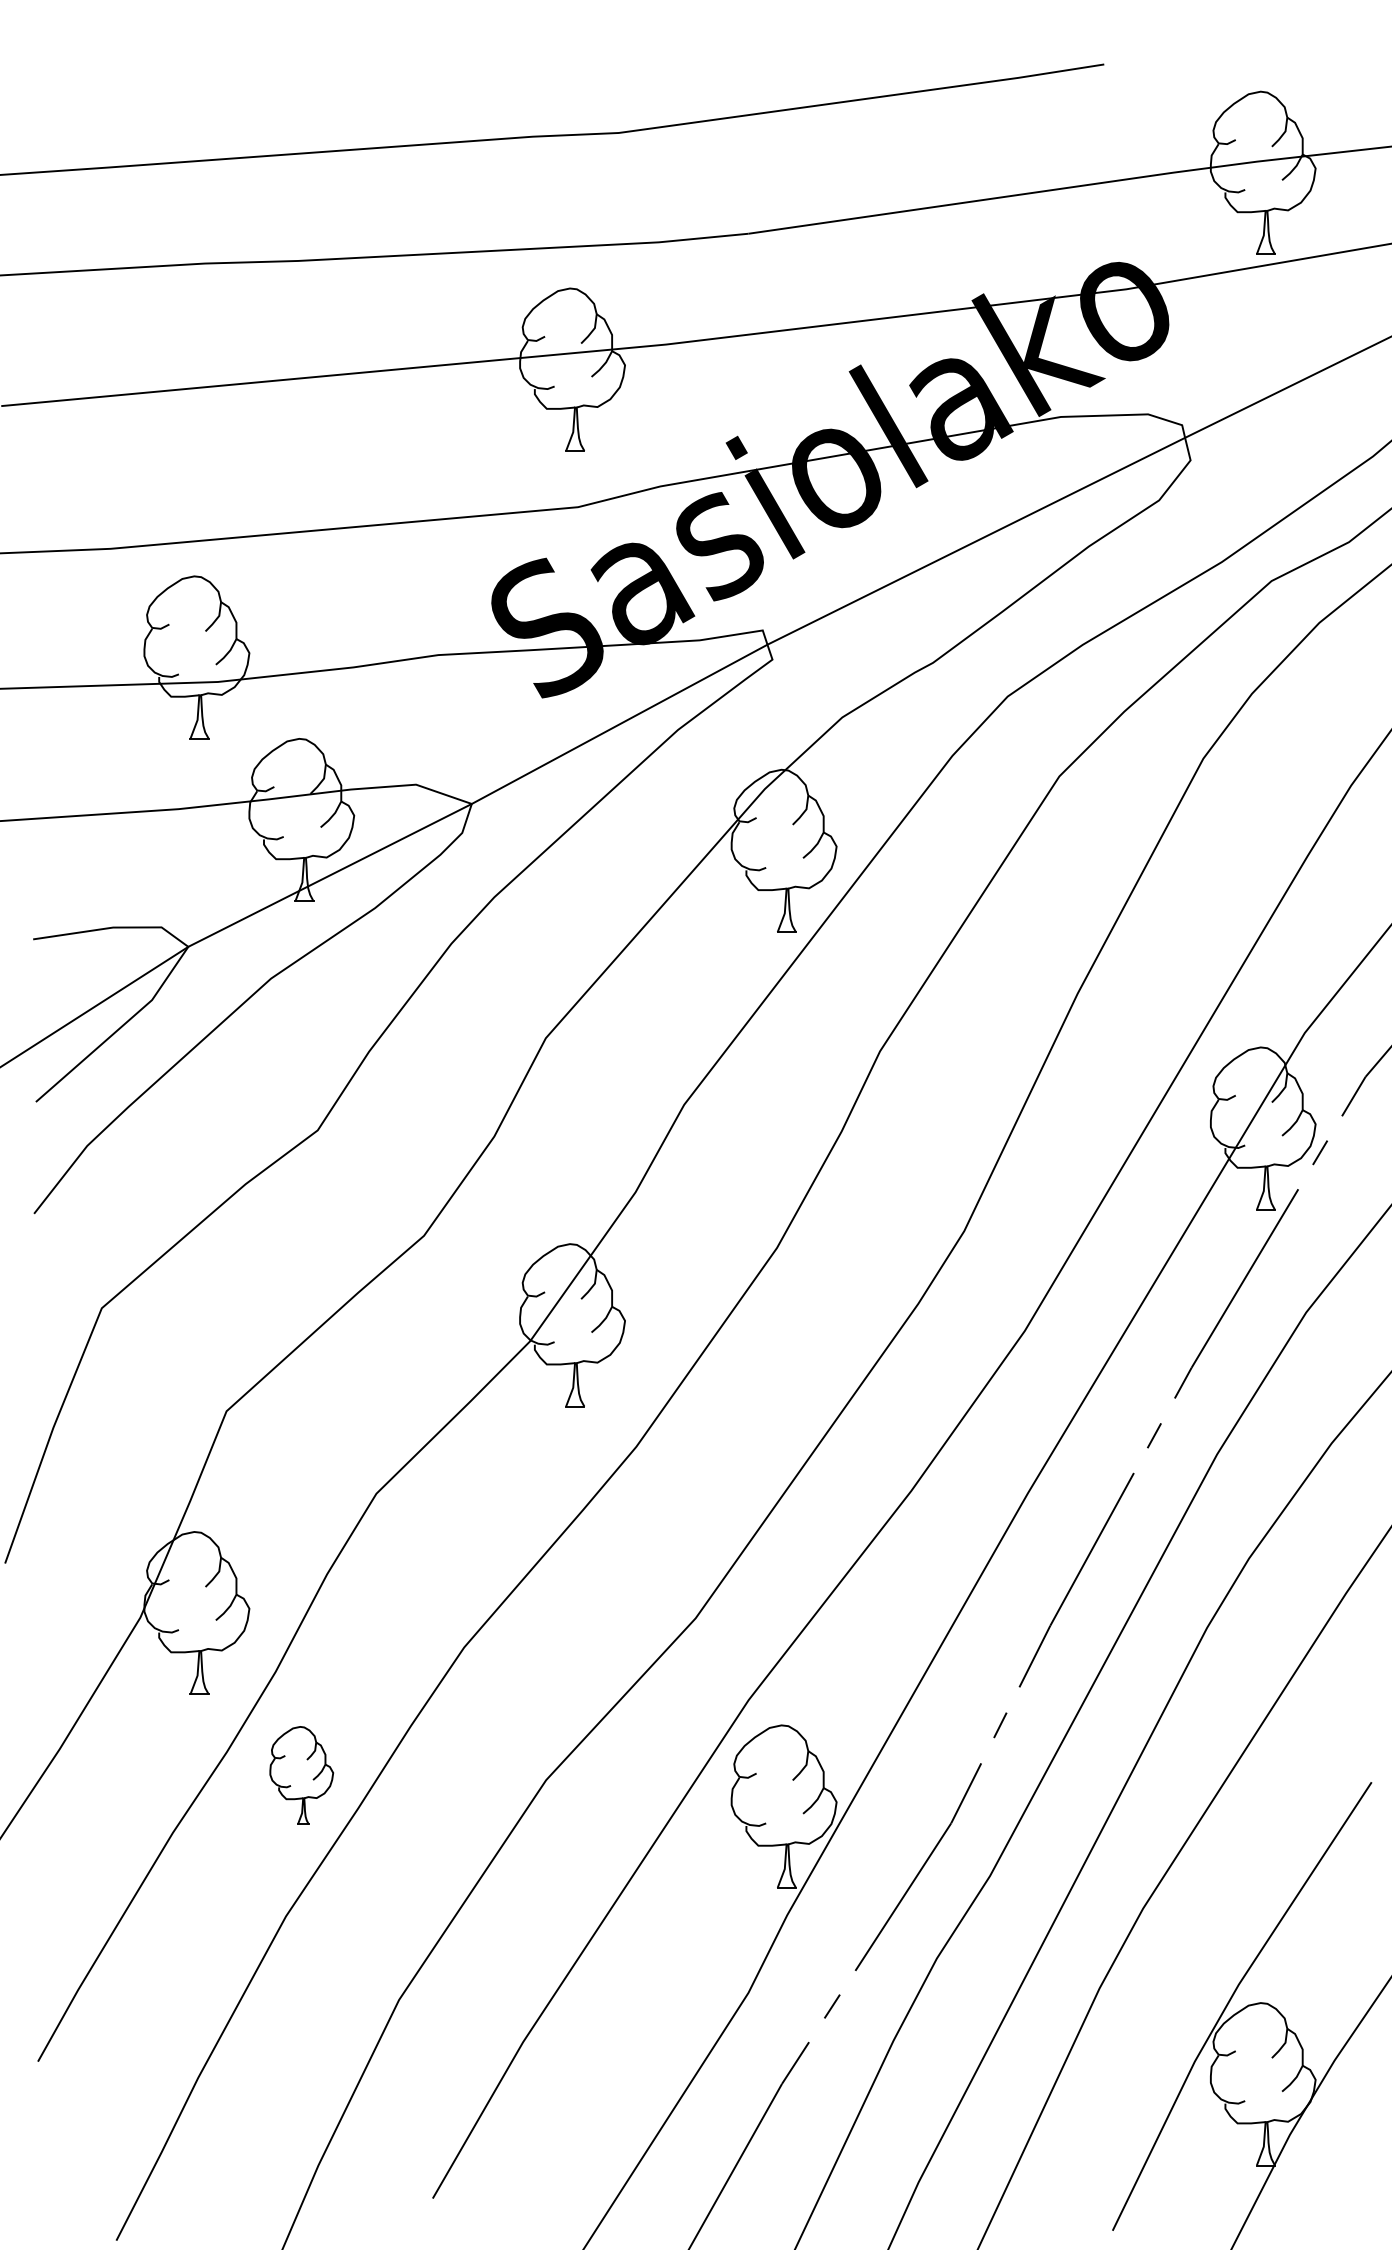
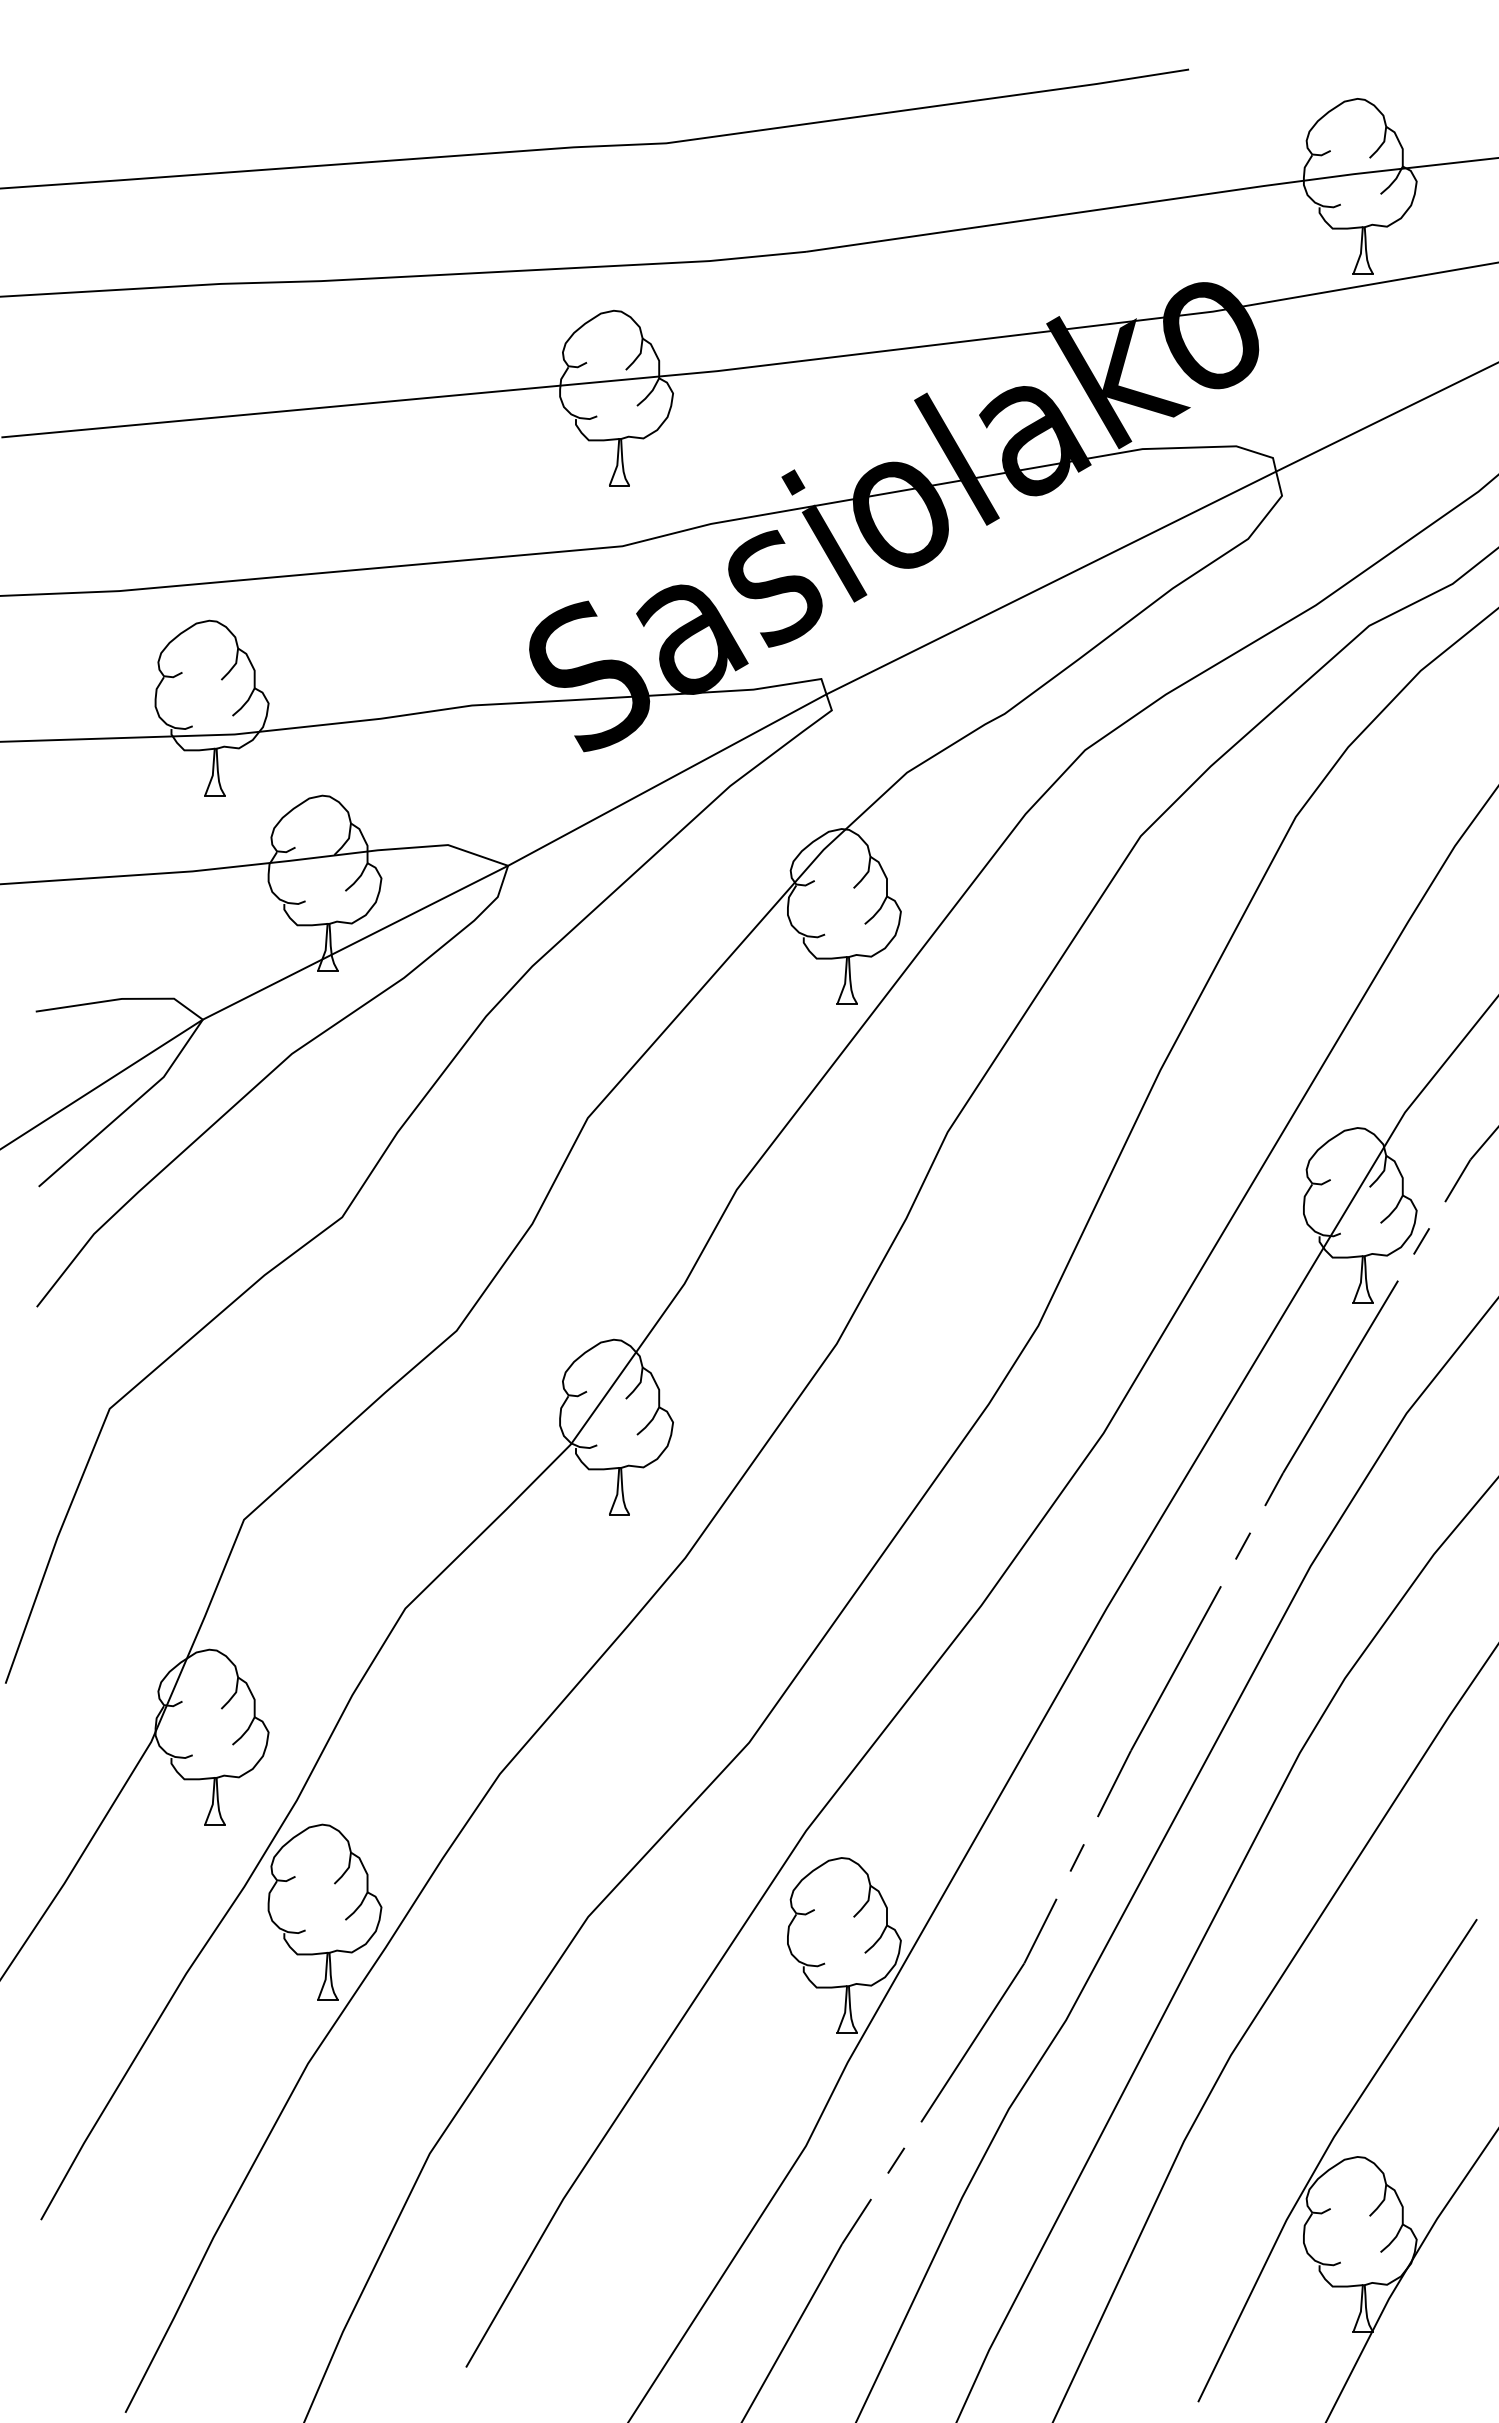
part: (301, 1775) -> (324, 1911), size x1.67

